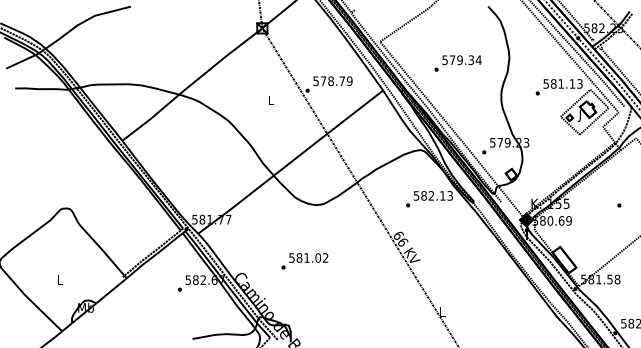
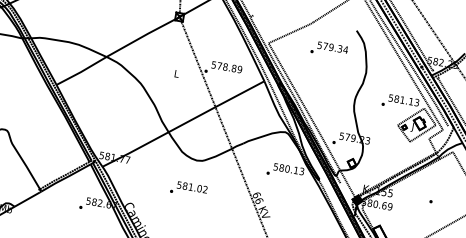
text: (457, 63) -> (328, 49), moved
text: (342, 81) -> (234, 68), 578.79 -> 578.89
text: (431, 195) -> (287, 168), 582.13 -> 580.13
text: (304, 261) -> (188, 189), moved

